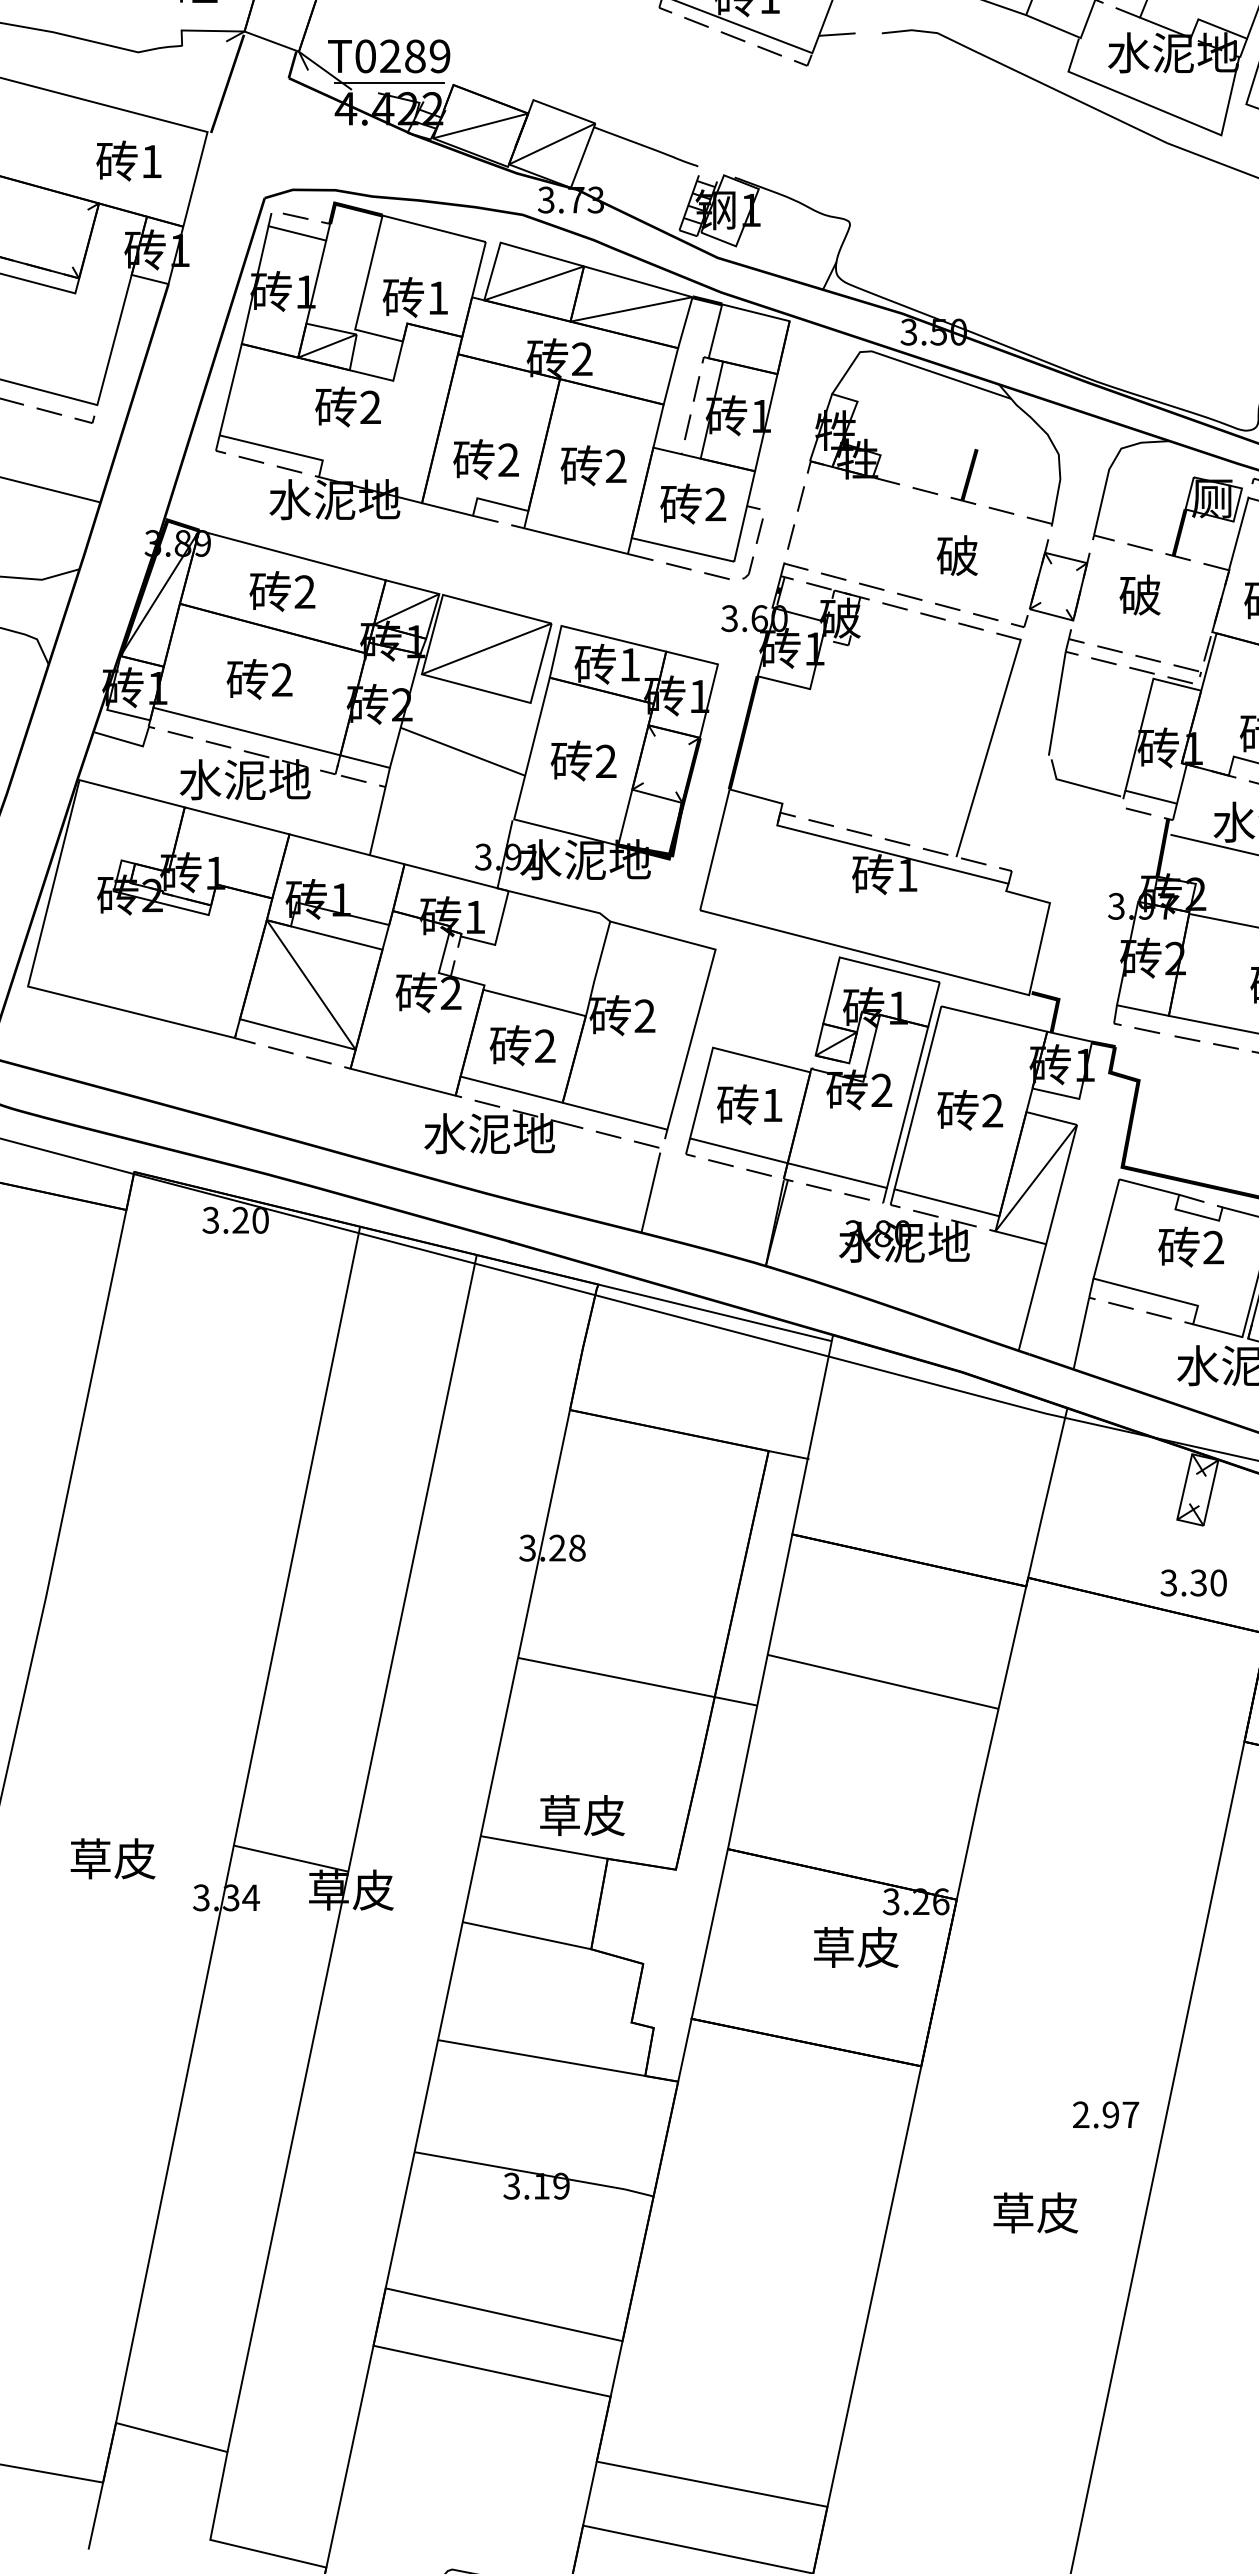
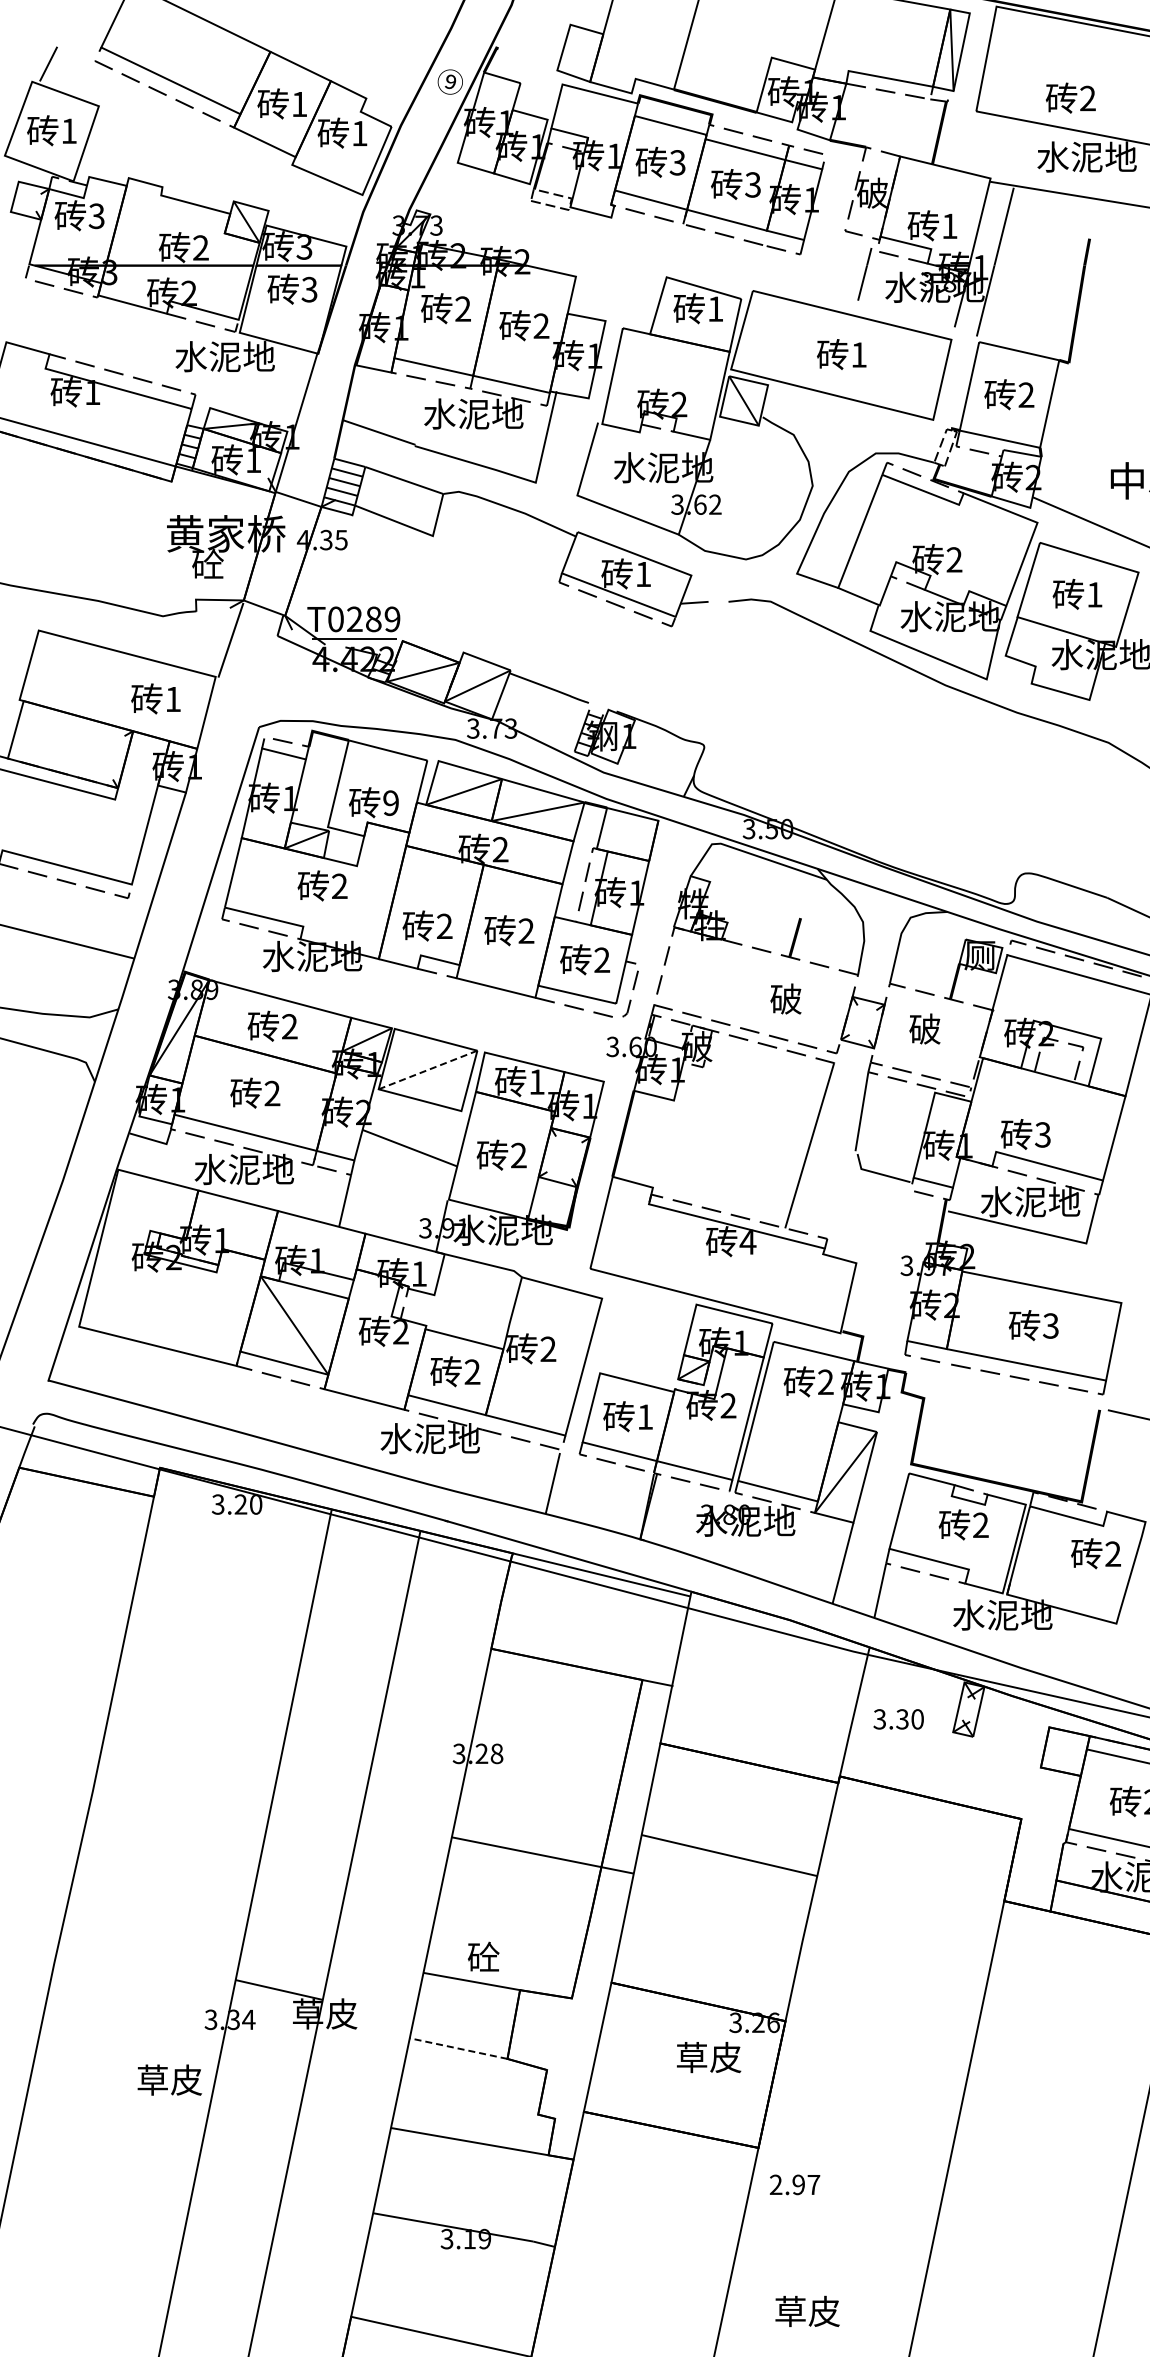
text: (437, 298) -> (390, 803), 1 -> 9
line: (487, 649) -> (428, 1070), solid -> dashed
text: (906, 874) -> (747, 1241), 1 -> 4
text: (969, 1109) -> (808, 1381), moved
text: (1193, 1583) -> (898, 1719), moved
text: (582, 1814) -> (500, 1956), 草皮 -> 砼
text: (112, 1857) -> (169, 2079), moved
line: (526, 1935) -> (458, 2048), solid -> dashed
text: (1105, 2114) -> (794, 2184), moved
text: (1035, 2211) -> (807, 2310), moved

